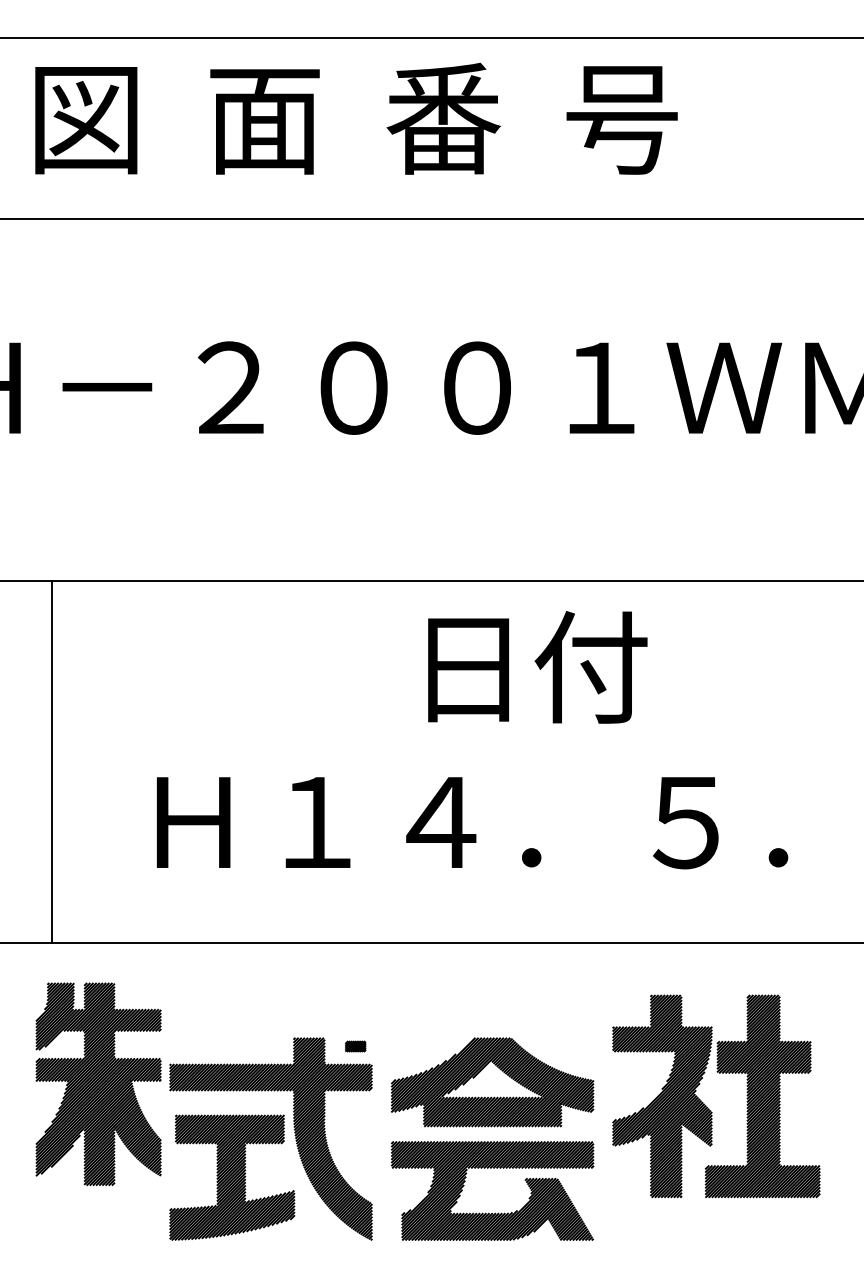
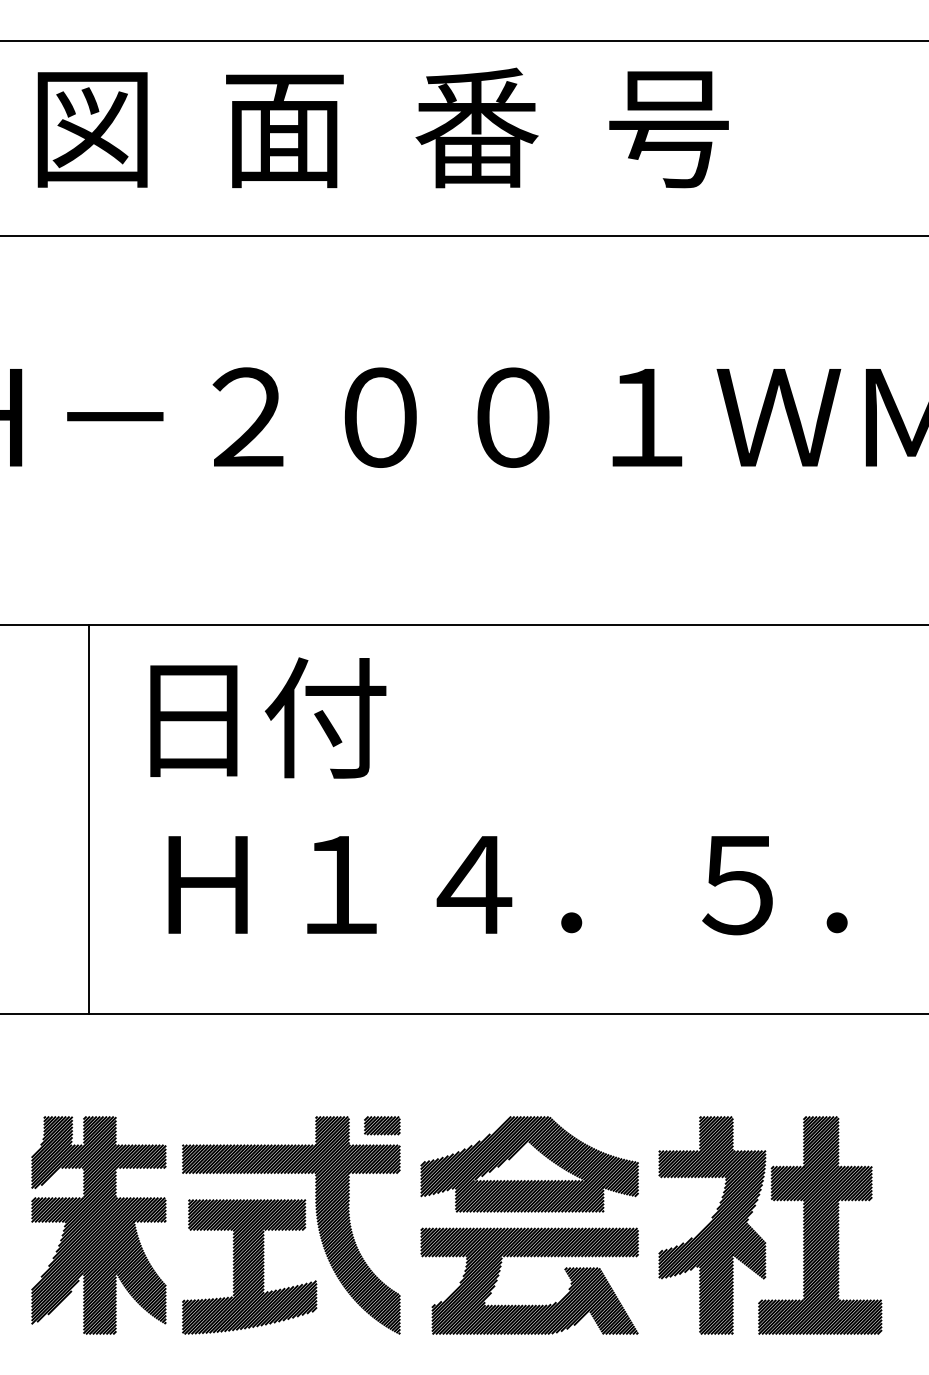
text: (537, 666) -> (268, 717), moved
line: (51, 761) -> (88, 819), moved
part: (355, 1046) -> (382, 1125), size x1.67
part: (98, 1084) -> (98, 1225), moved
part: (706, 1105) -> (759, 1235), moved

